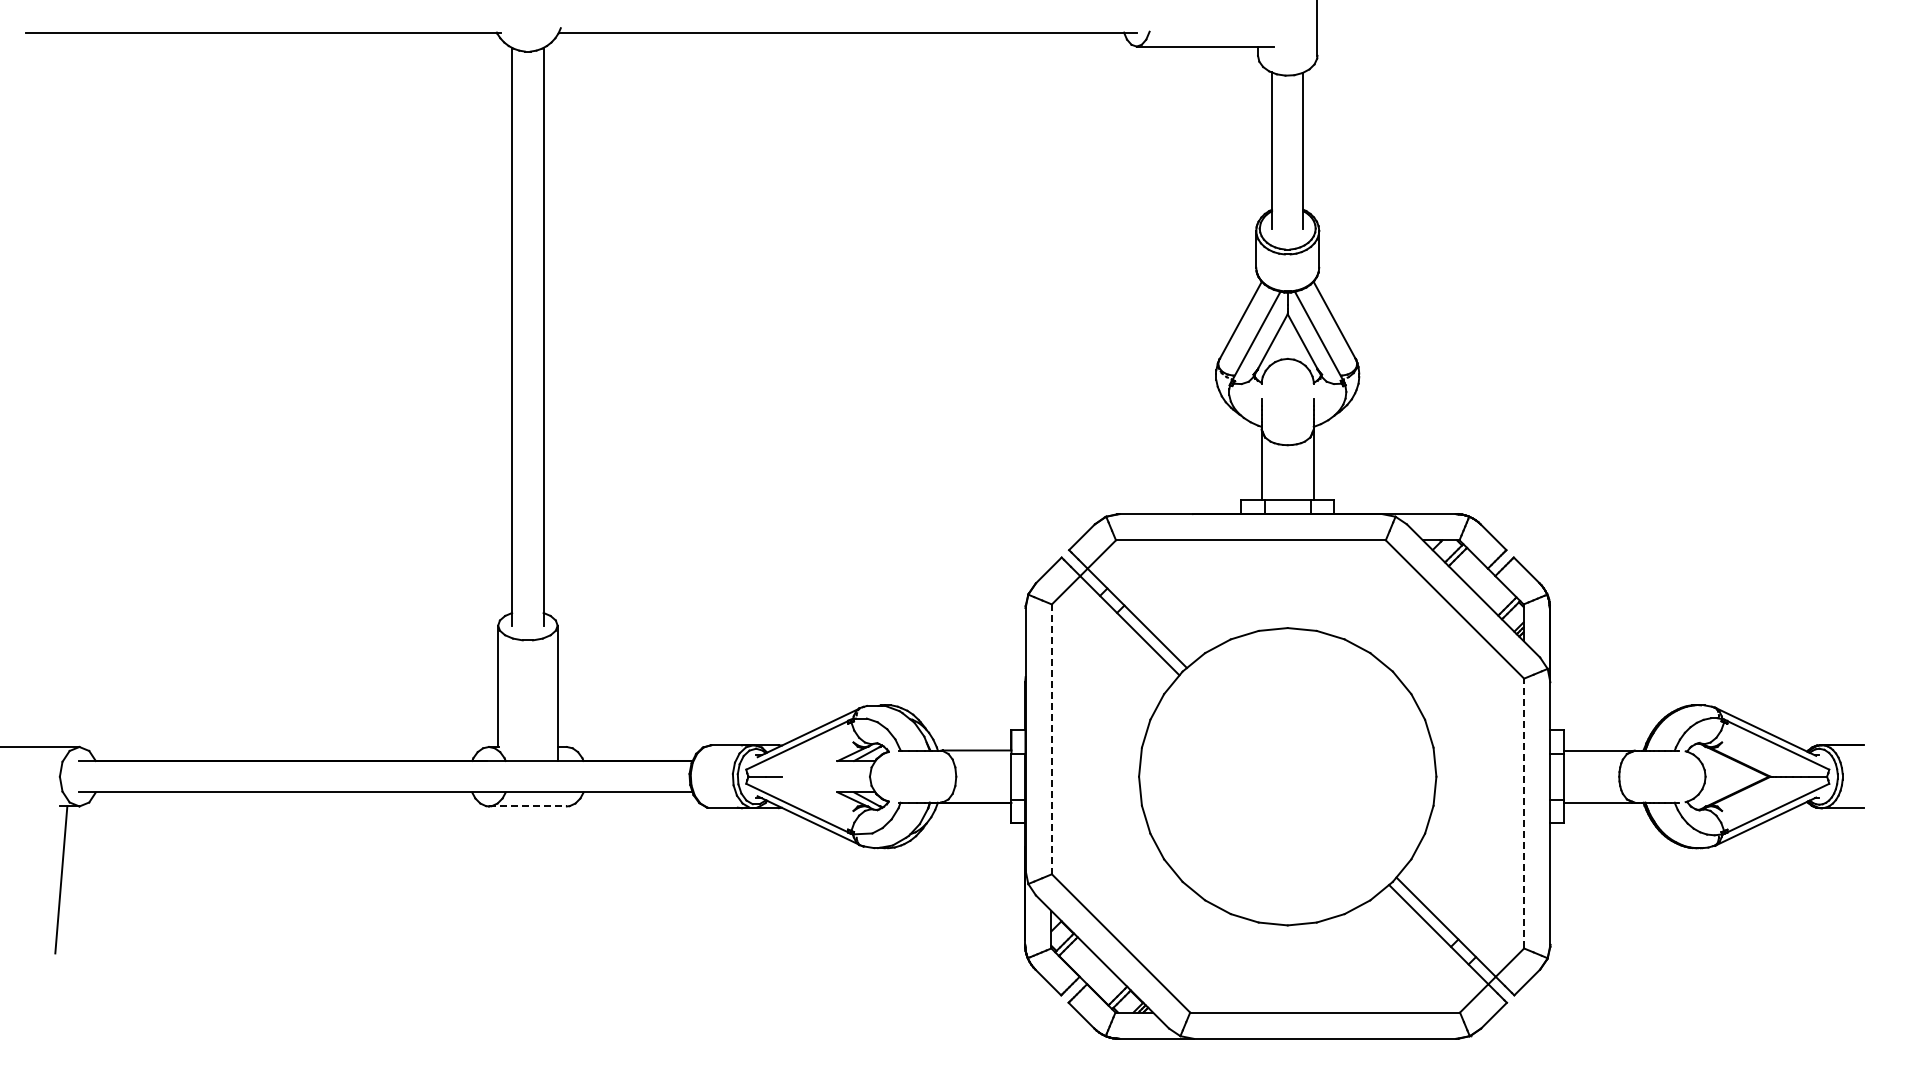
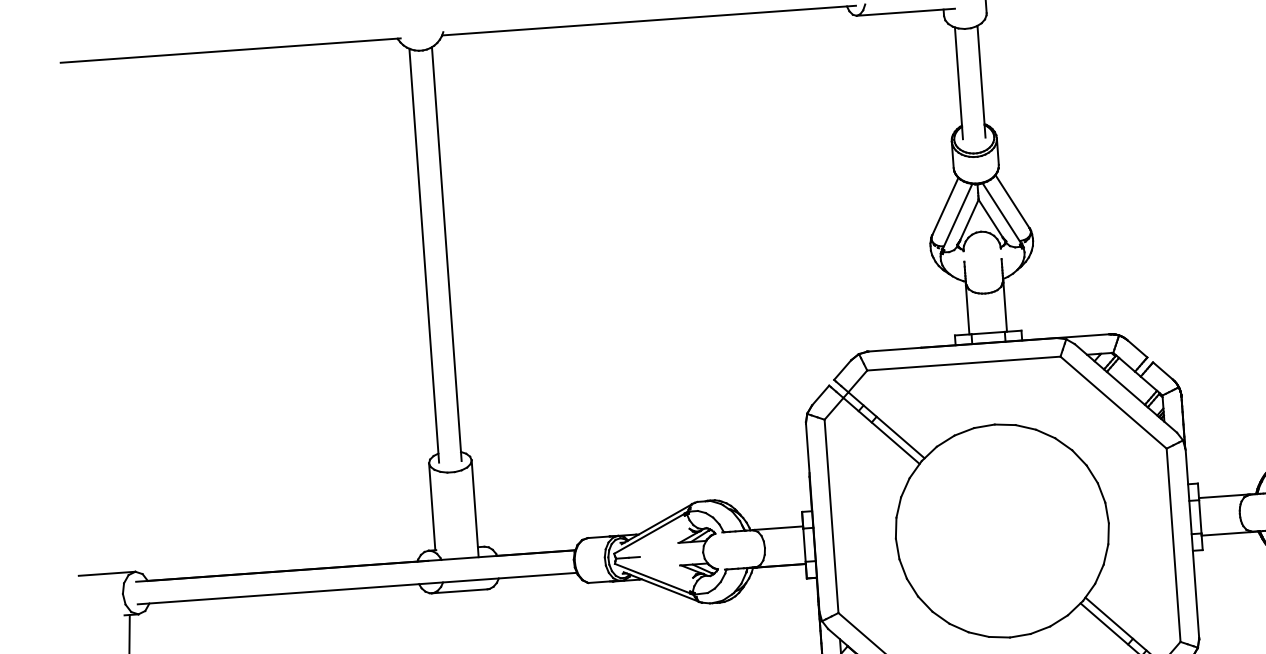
line: (1051, 739) -> (831, 516), dashed -> solid
line: (527, 806) -> (459, 591), dashed -> solid
line: (1524, 813) -> (1173, 545), dashed -> solid

